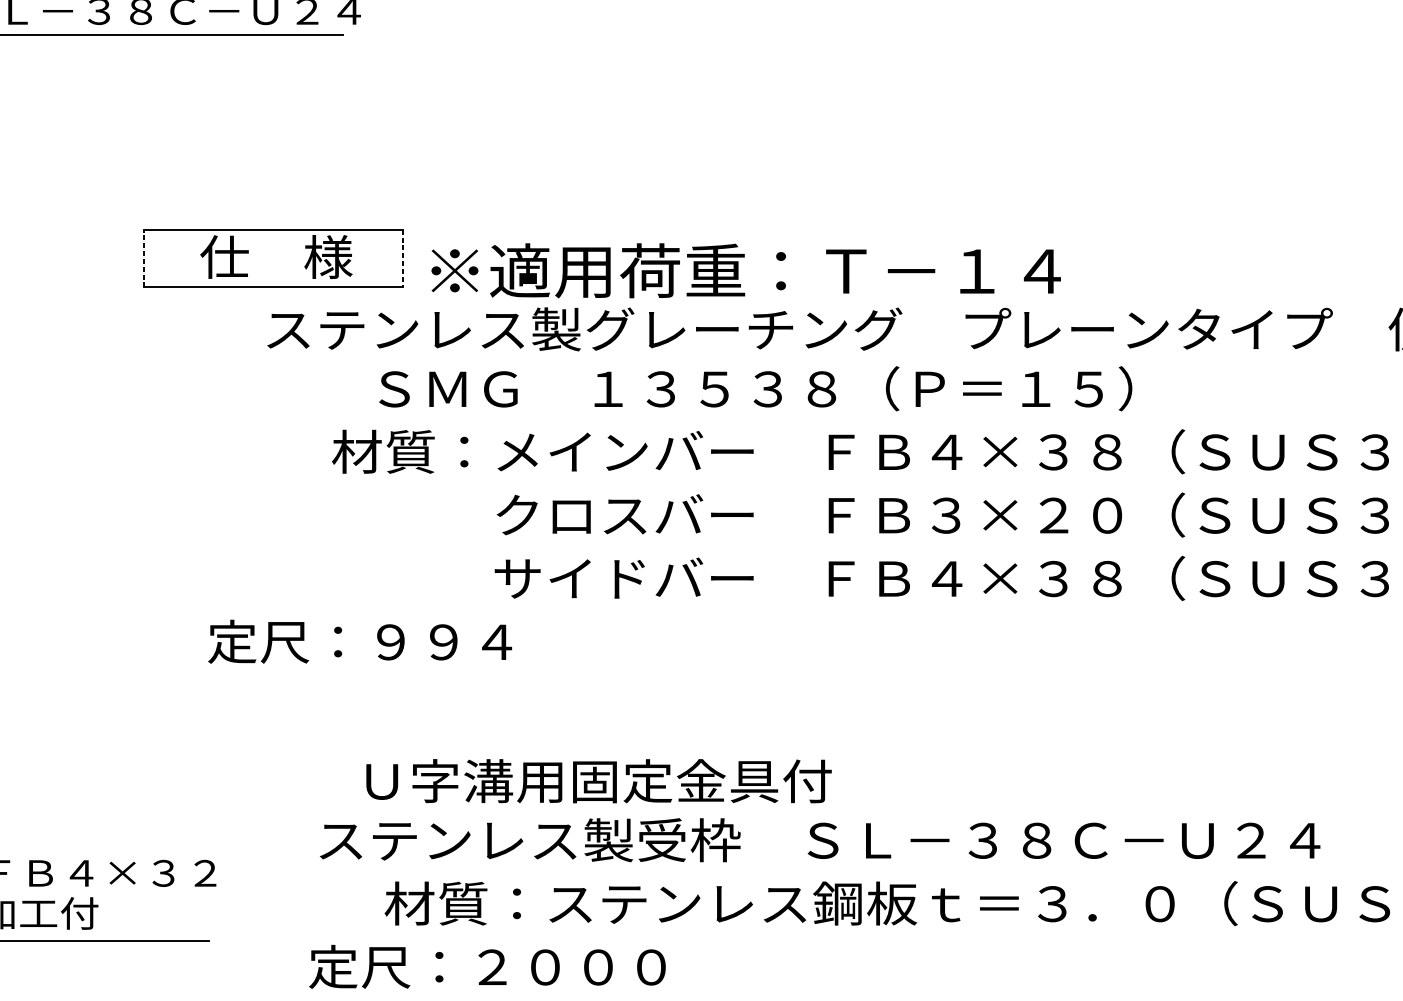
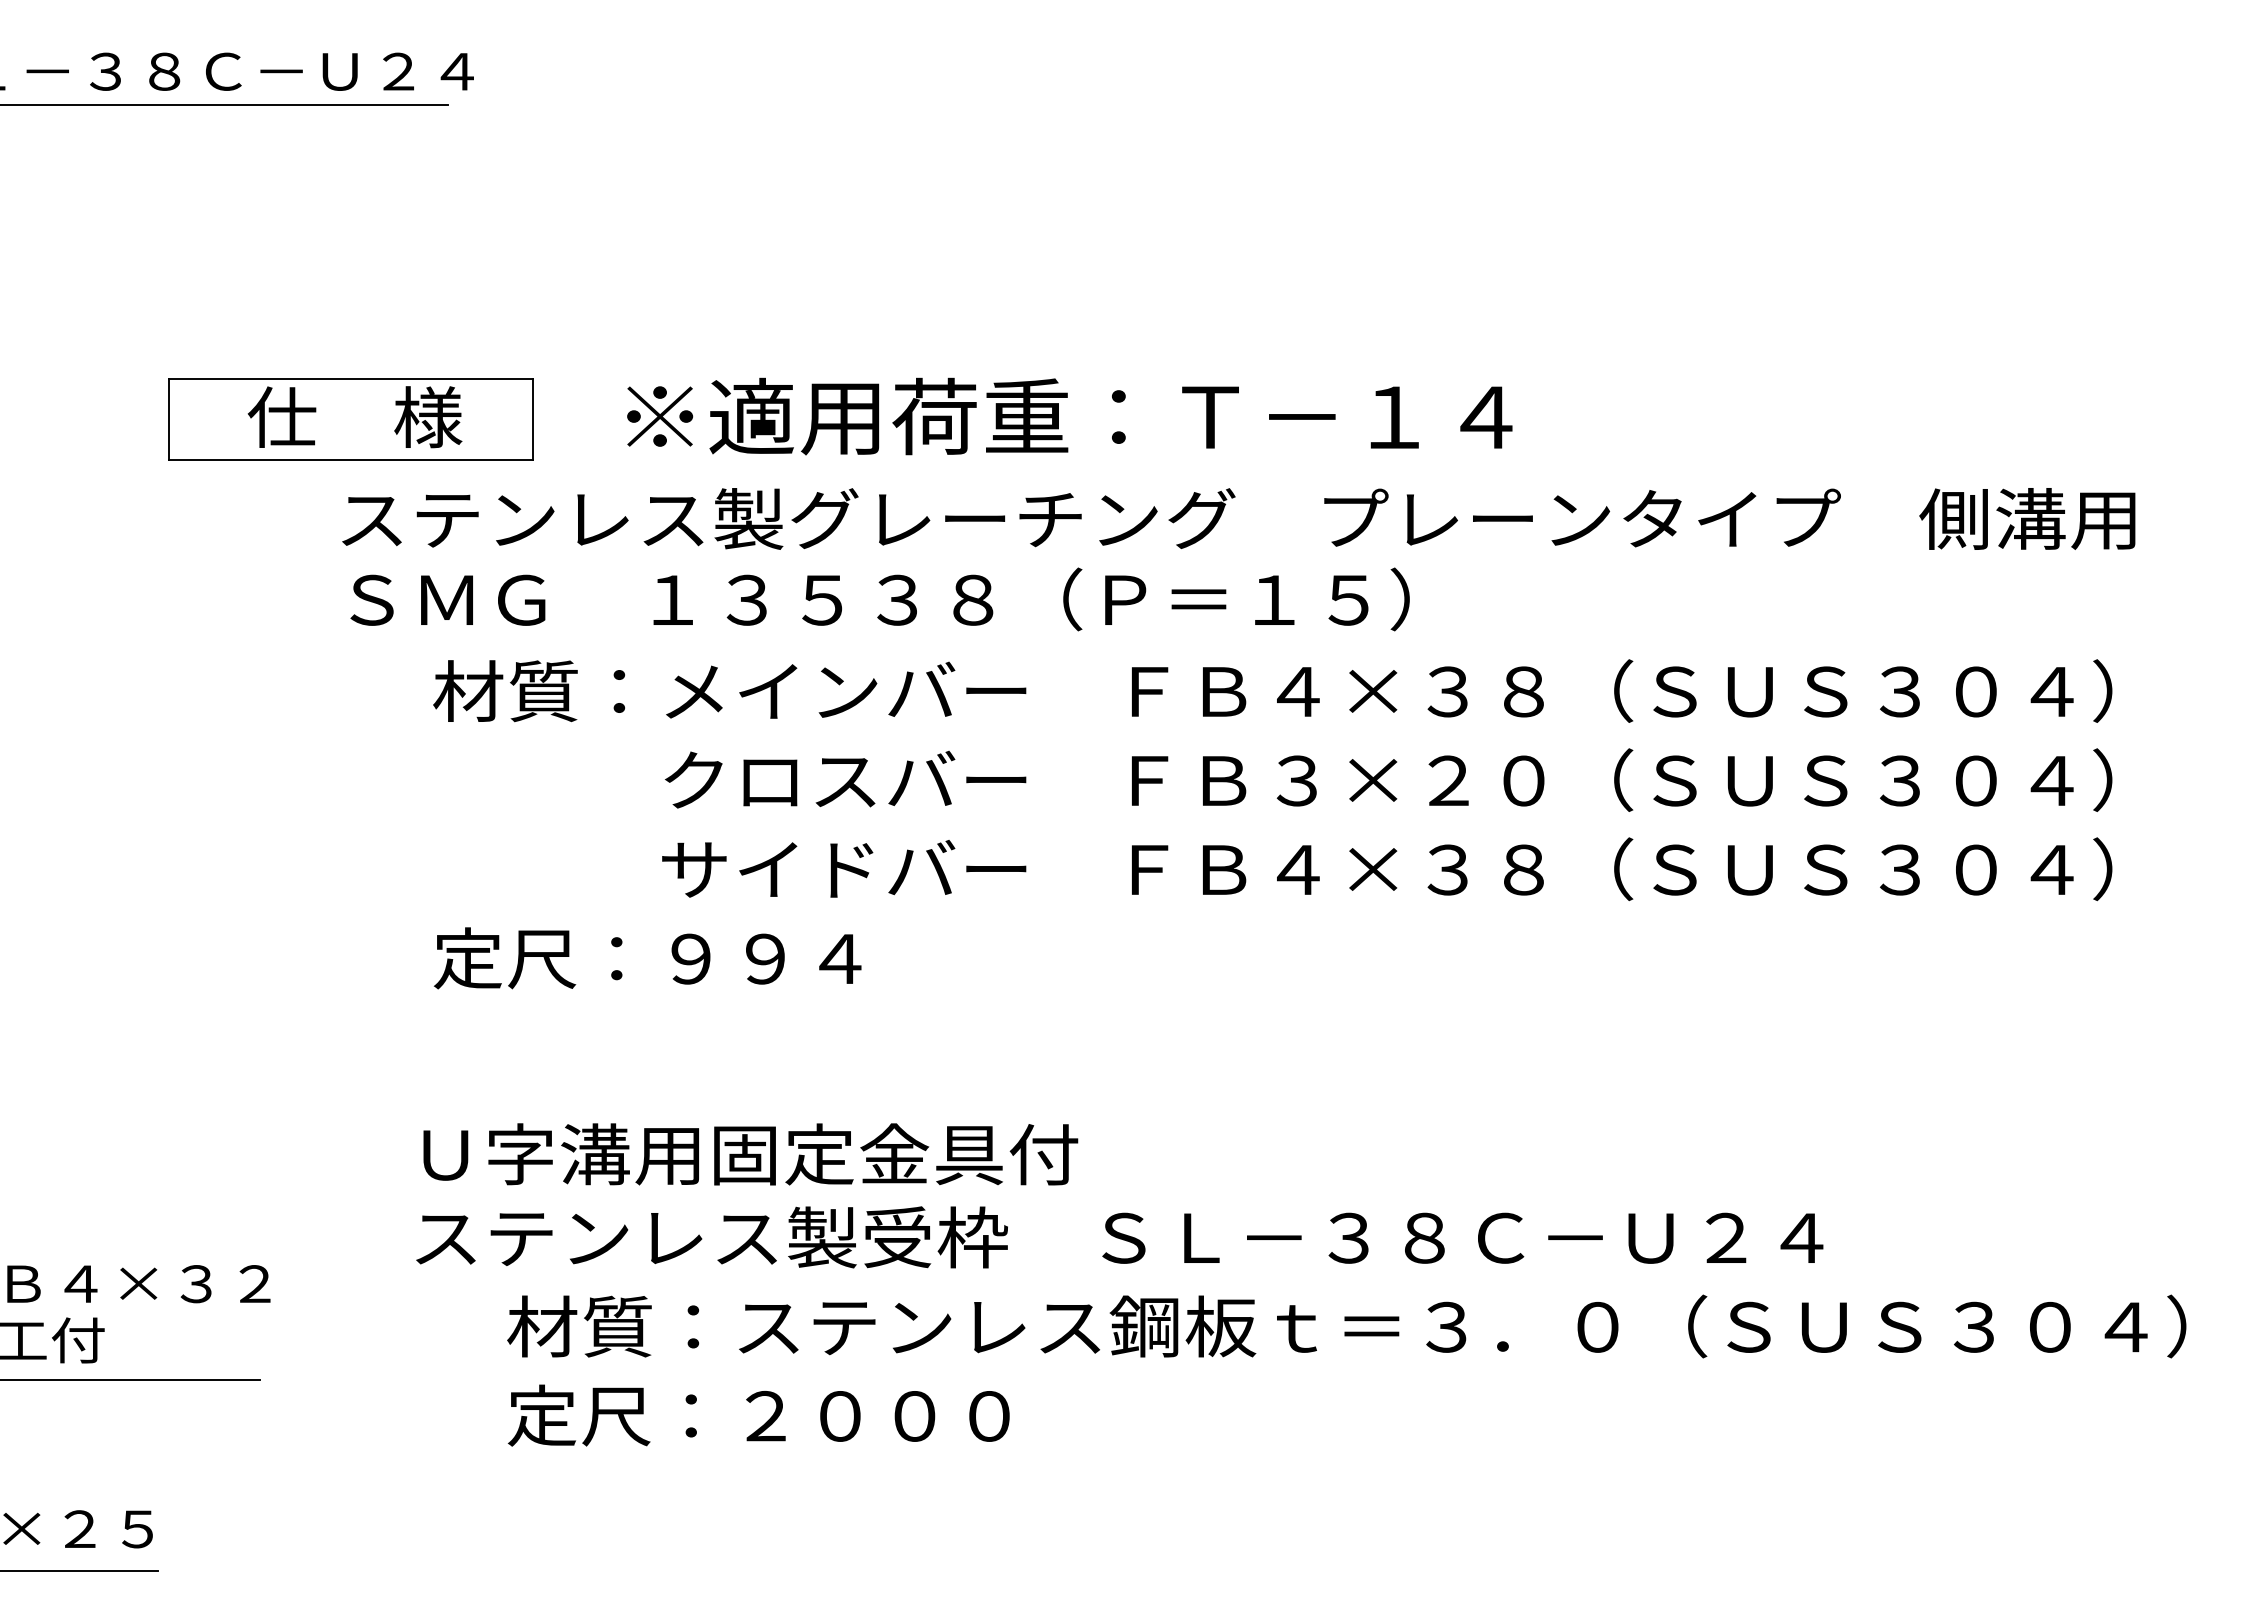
line: (143, 257) -> (168, 418), dashed -> solid
line: (403, 258) -> (533, 419), dashed -> solid
text: (746, 270) -> (1069, 416), moved
text: (755, 388) -> (879, 599), moved
text: (359, 641) -> (647, 958), moved
text: (598, 781) -> (750, 1154), moved
text: (487, 966) -> (758, 1415), moved

